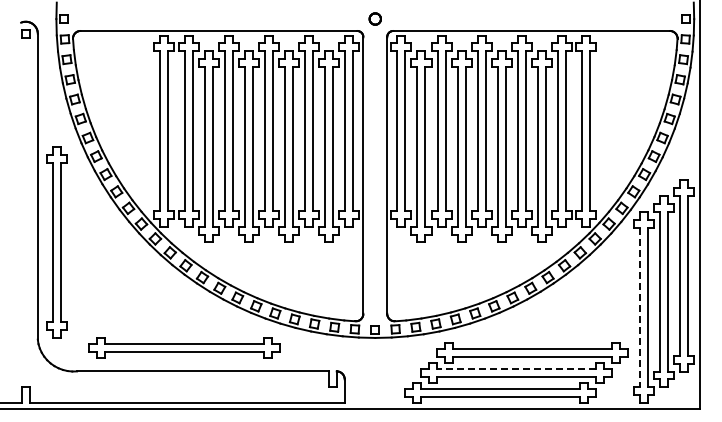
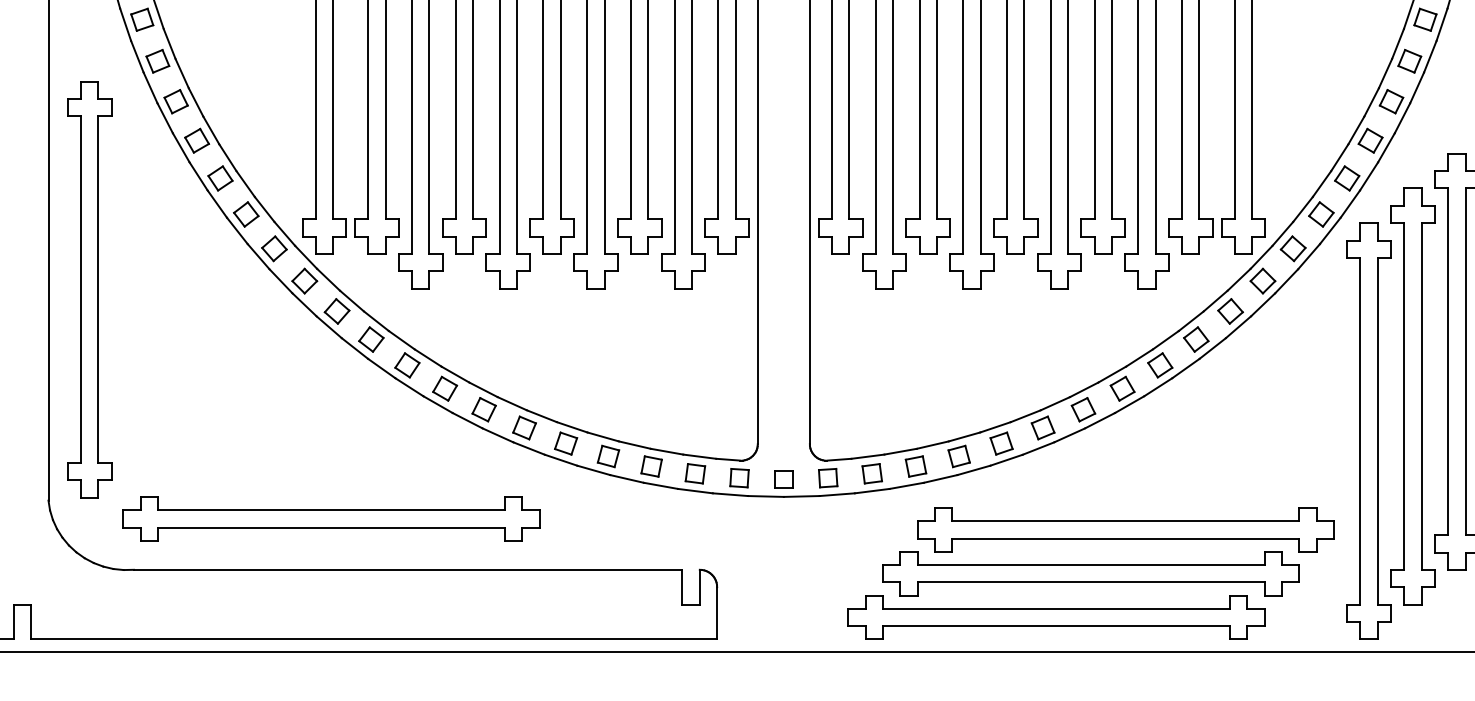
line: (639, 307) -> (1359, 430), dashed -> solid
part: (184, 347) -> (331, 517), moved
line: (516, 369) -> (1091, 565), dashed -> solid

